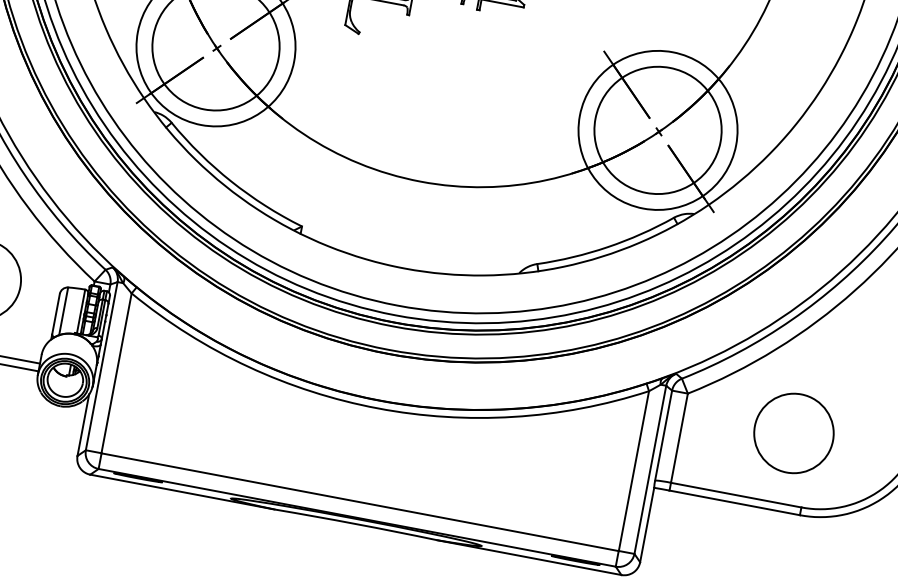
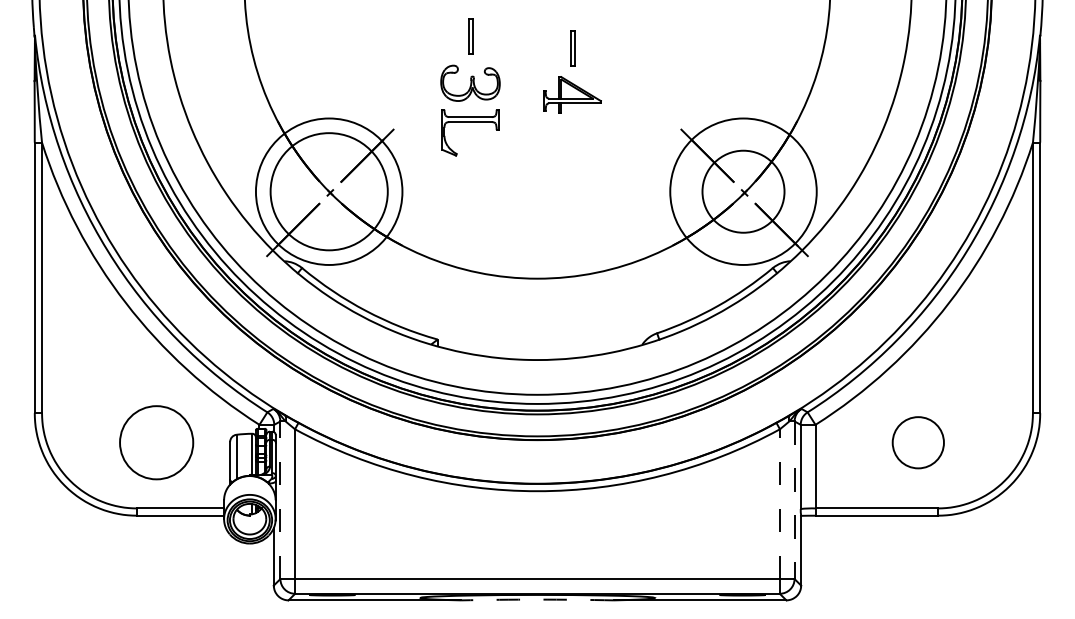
circle: (658, 130) -> (743, 191), size x0.7
line: (101, 366) -> (280, 500), solid -> dashed
circle: (793, 433) -> (917, 442), size x0.7
line: (650, 470) -> (794, 500), solid -> dashed
line: (633, 471) -> (779, 504), solid -> dashed
arc: (356, 523) -> (537, 599), solid -> dashed

